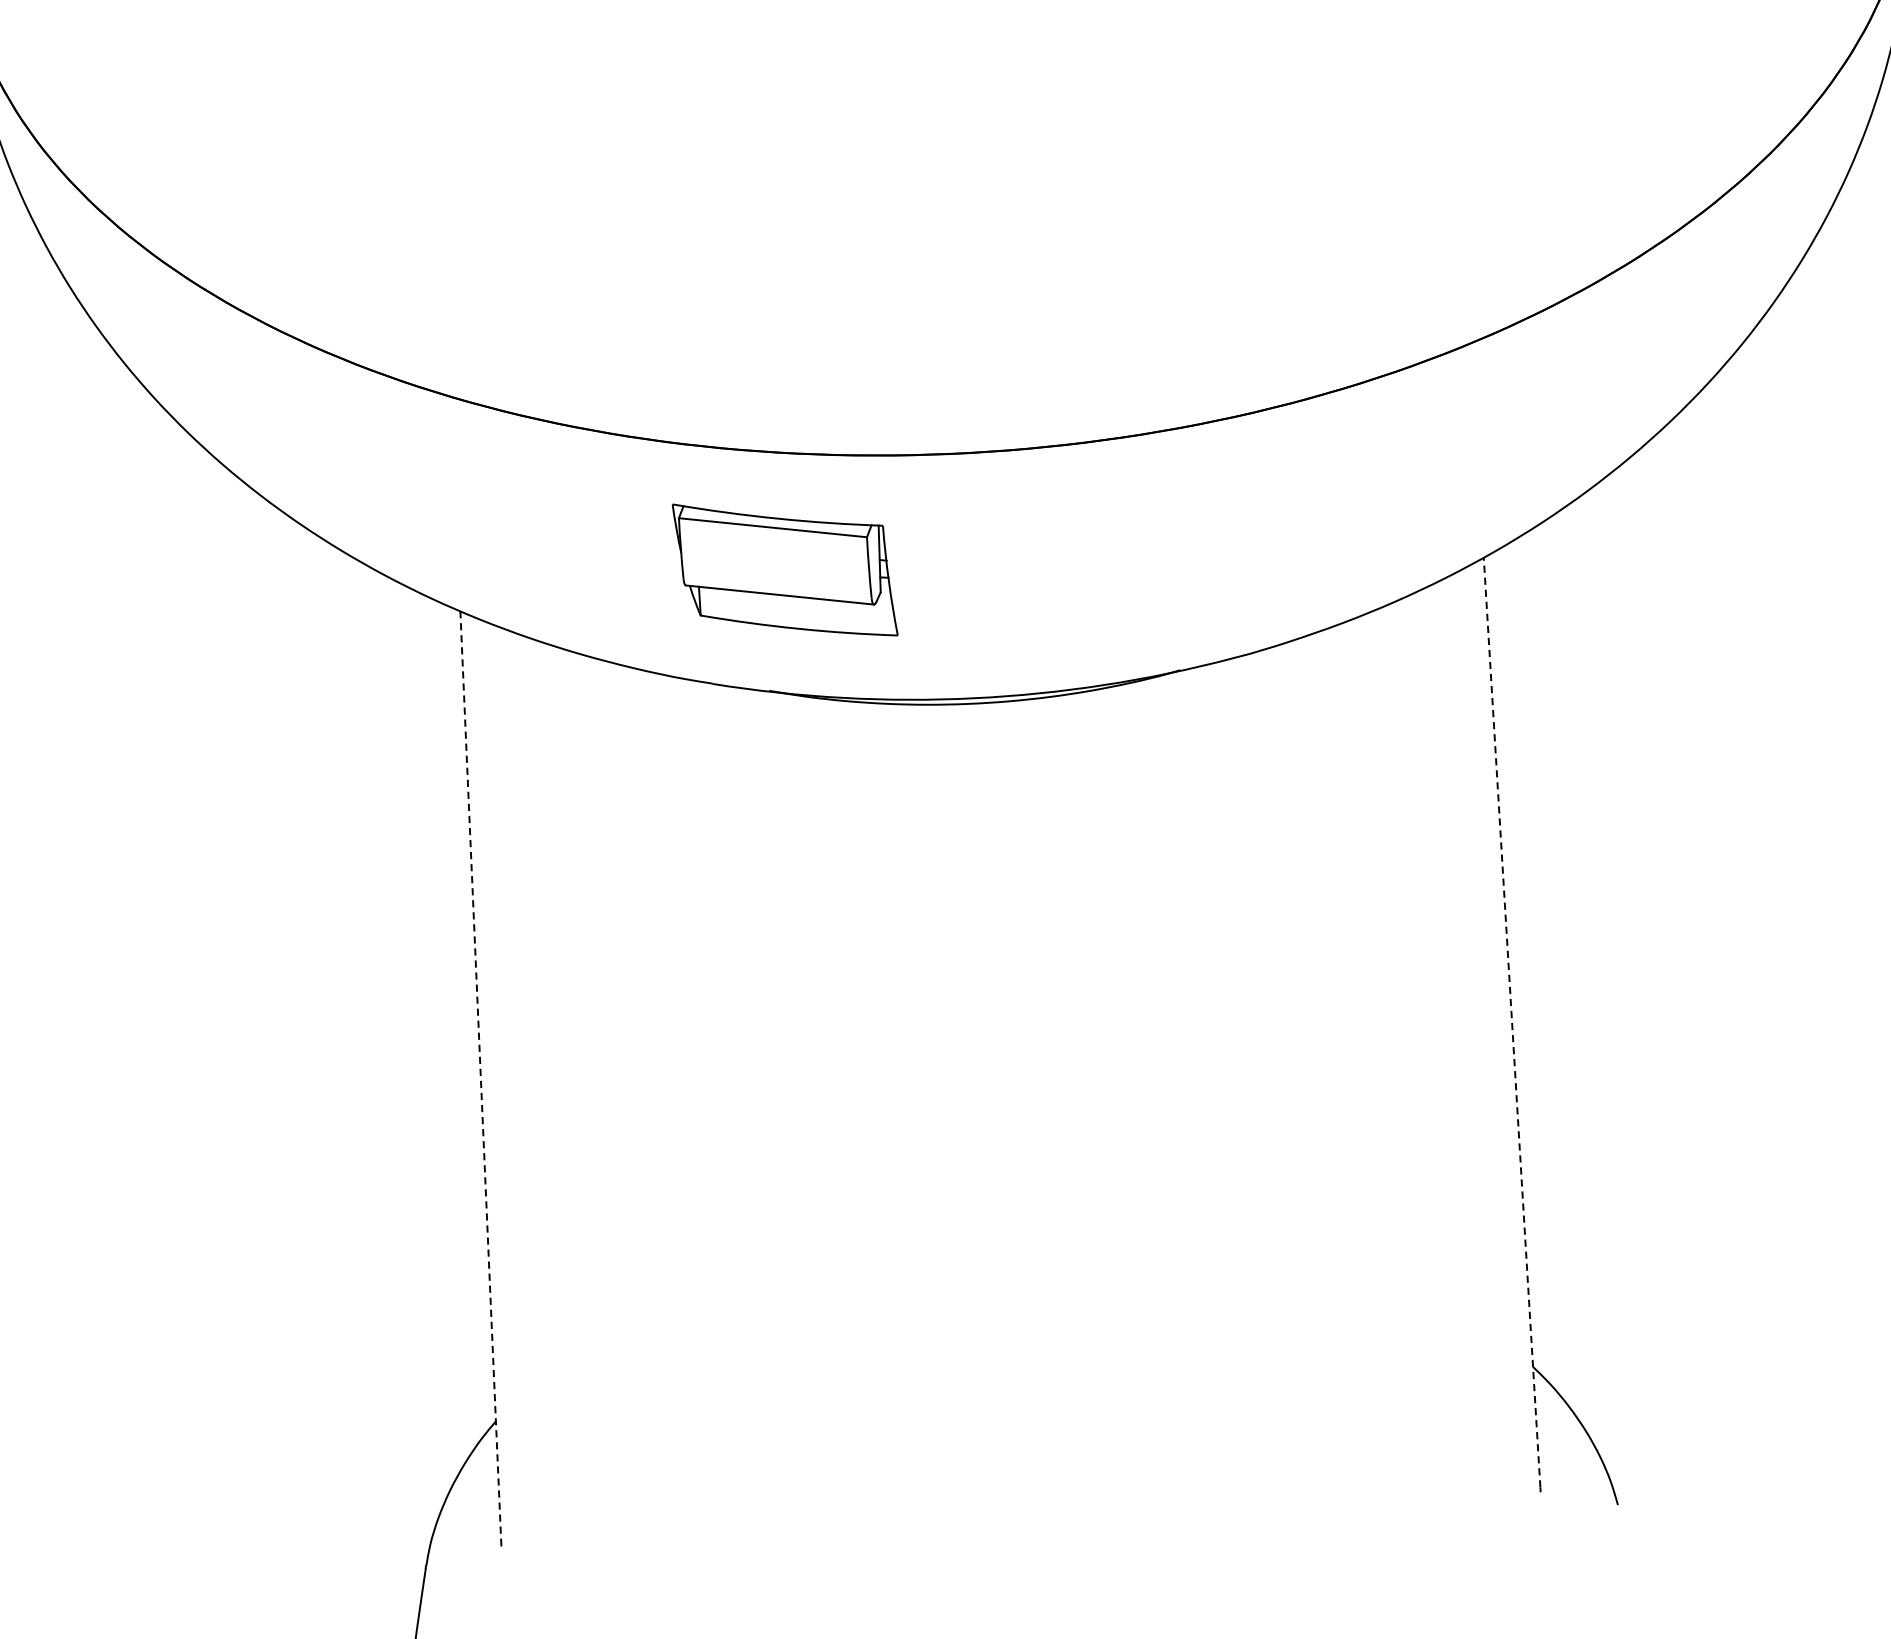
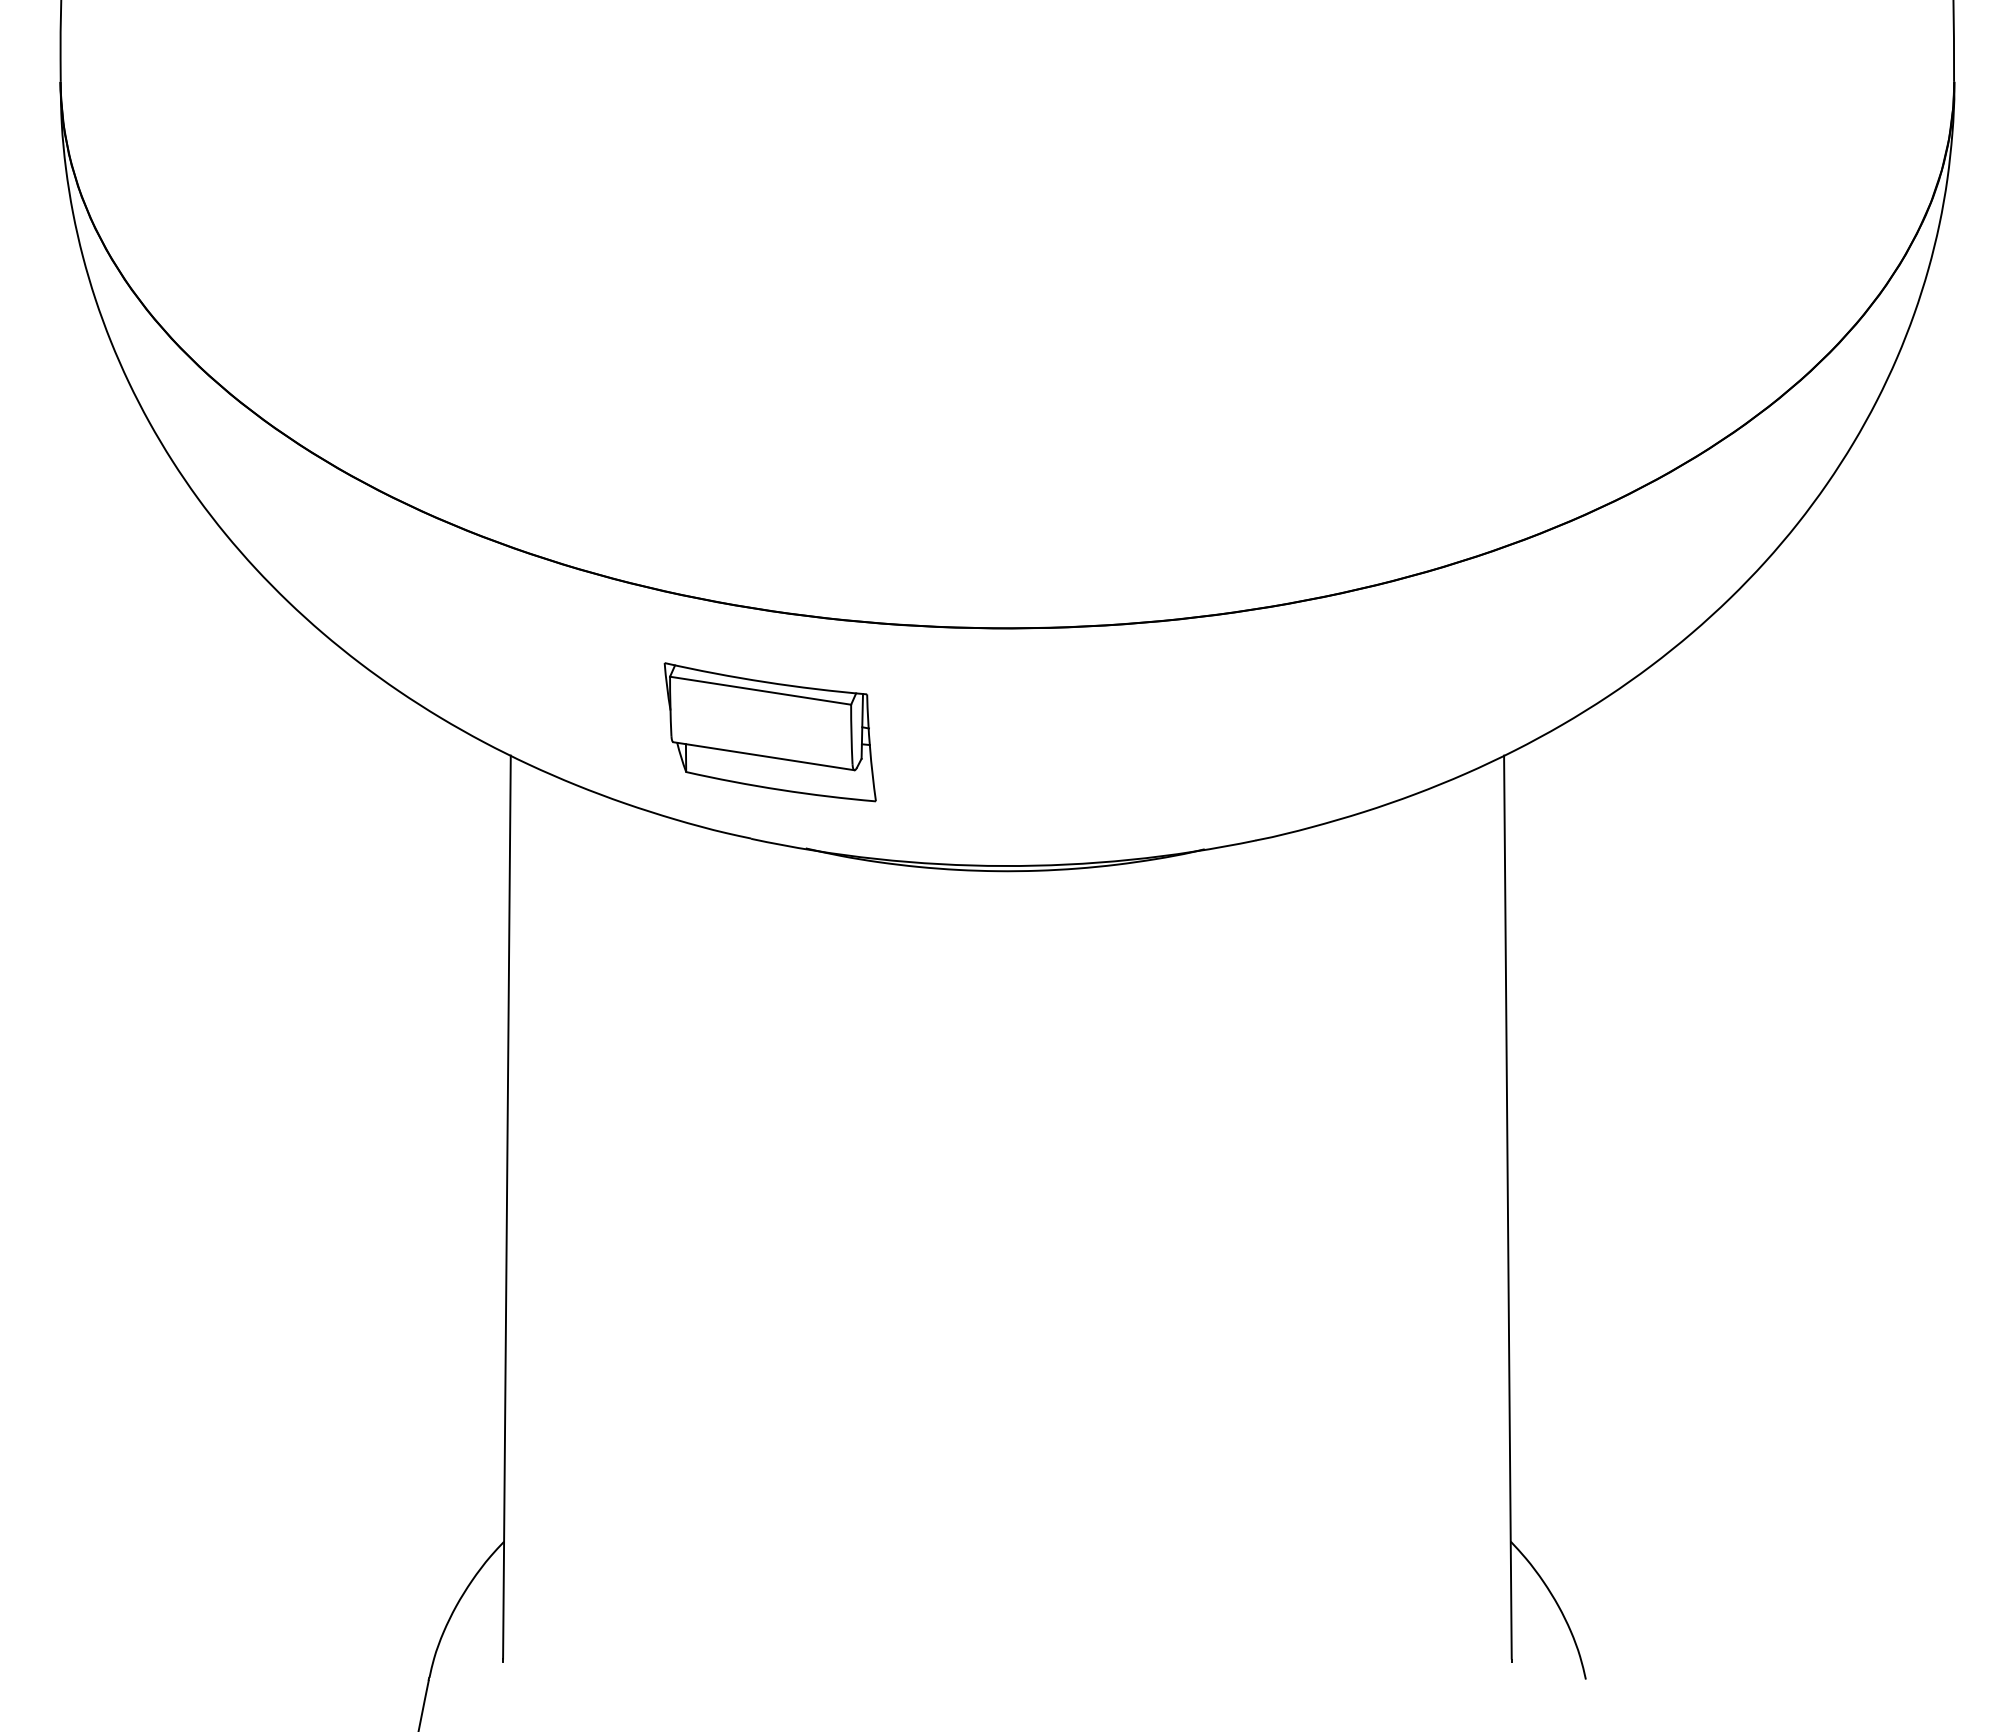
part: (784, 570) -> (769, 732), moved
line: (1511, 1022) -> (1507, 1207), dashed -> solid
line: (480, 1076) -> (506, 1207), dashed -> solid

